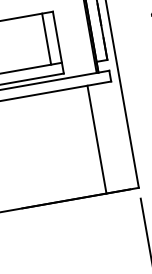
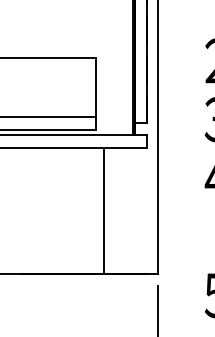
line: (46, 39) -> (82, 87), removed
line: (96, 139) -> (103, 210), moved

